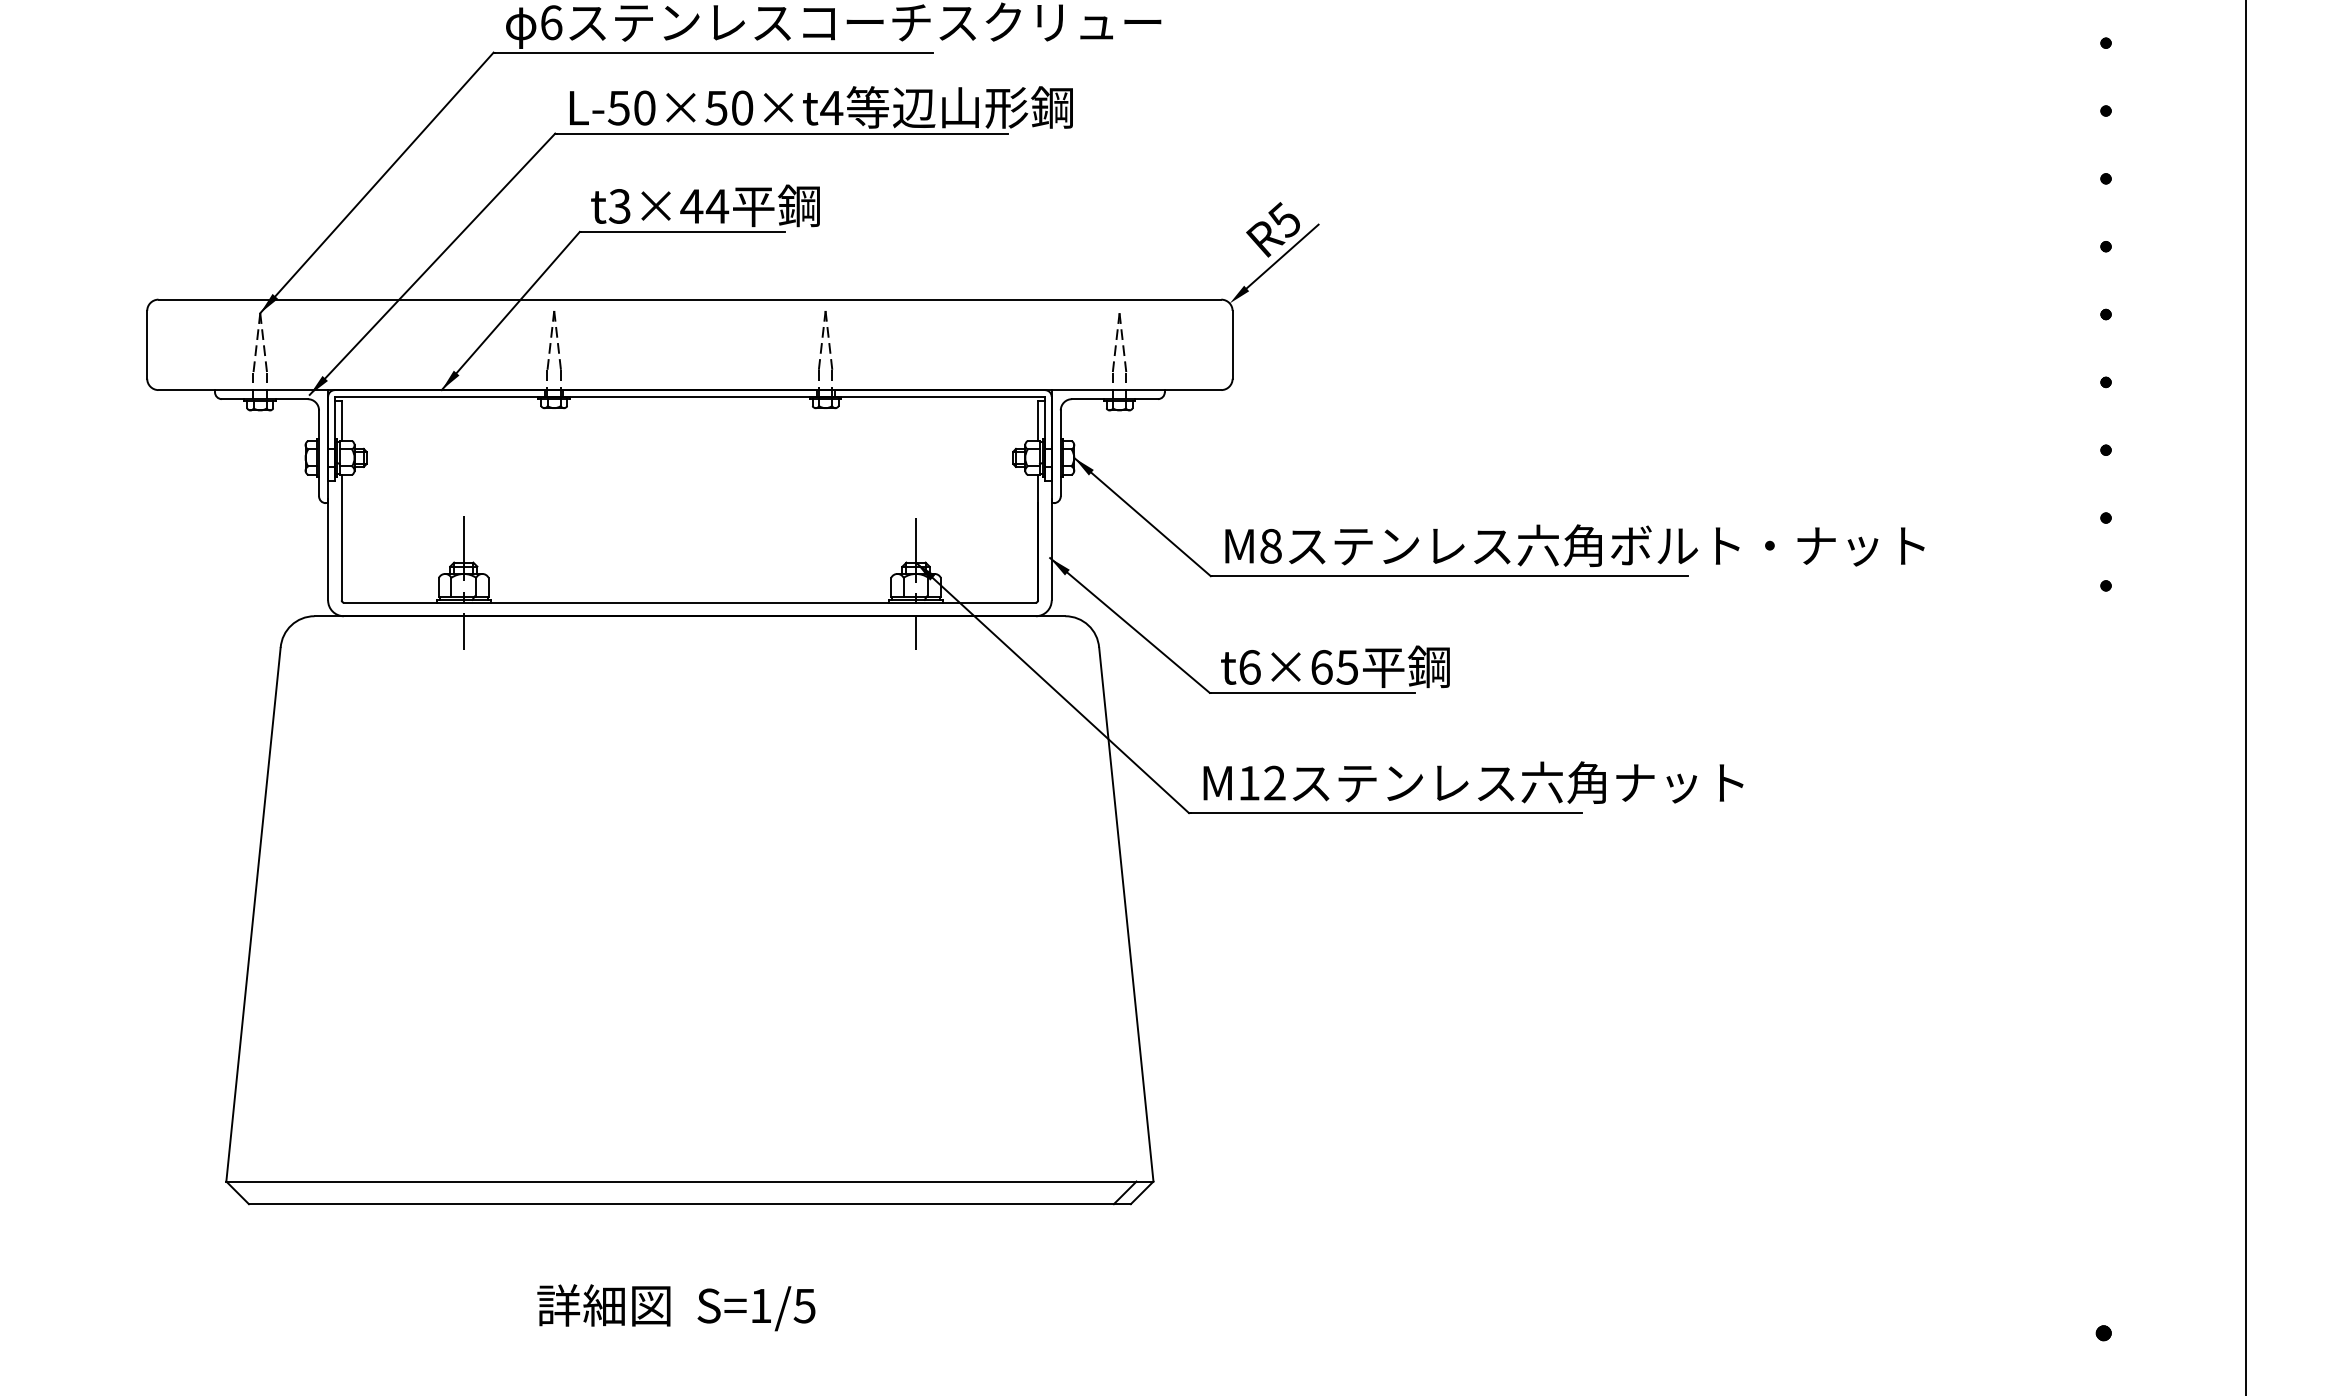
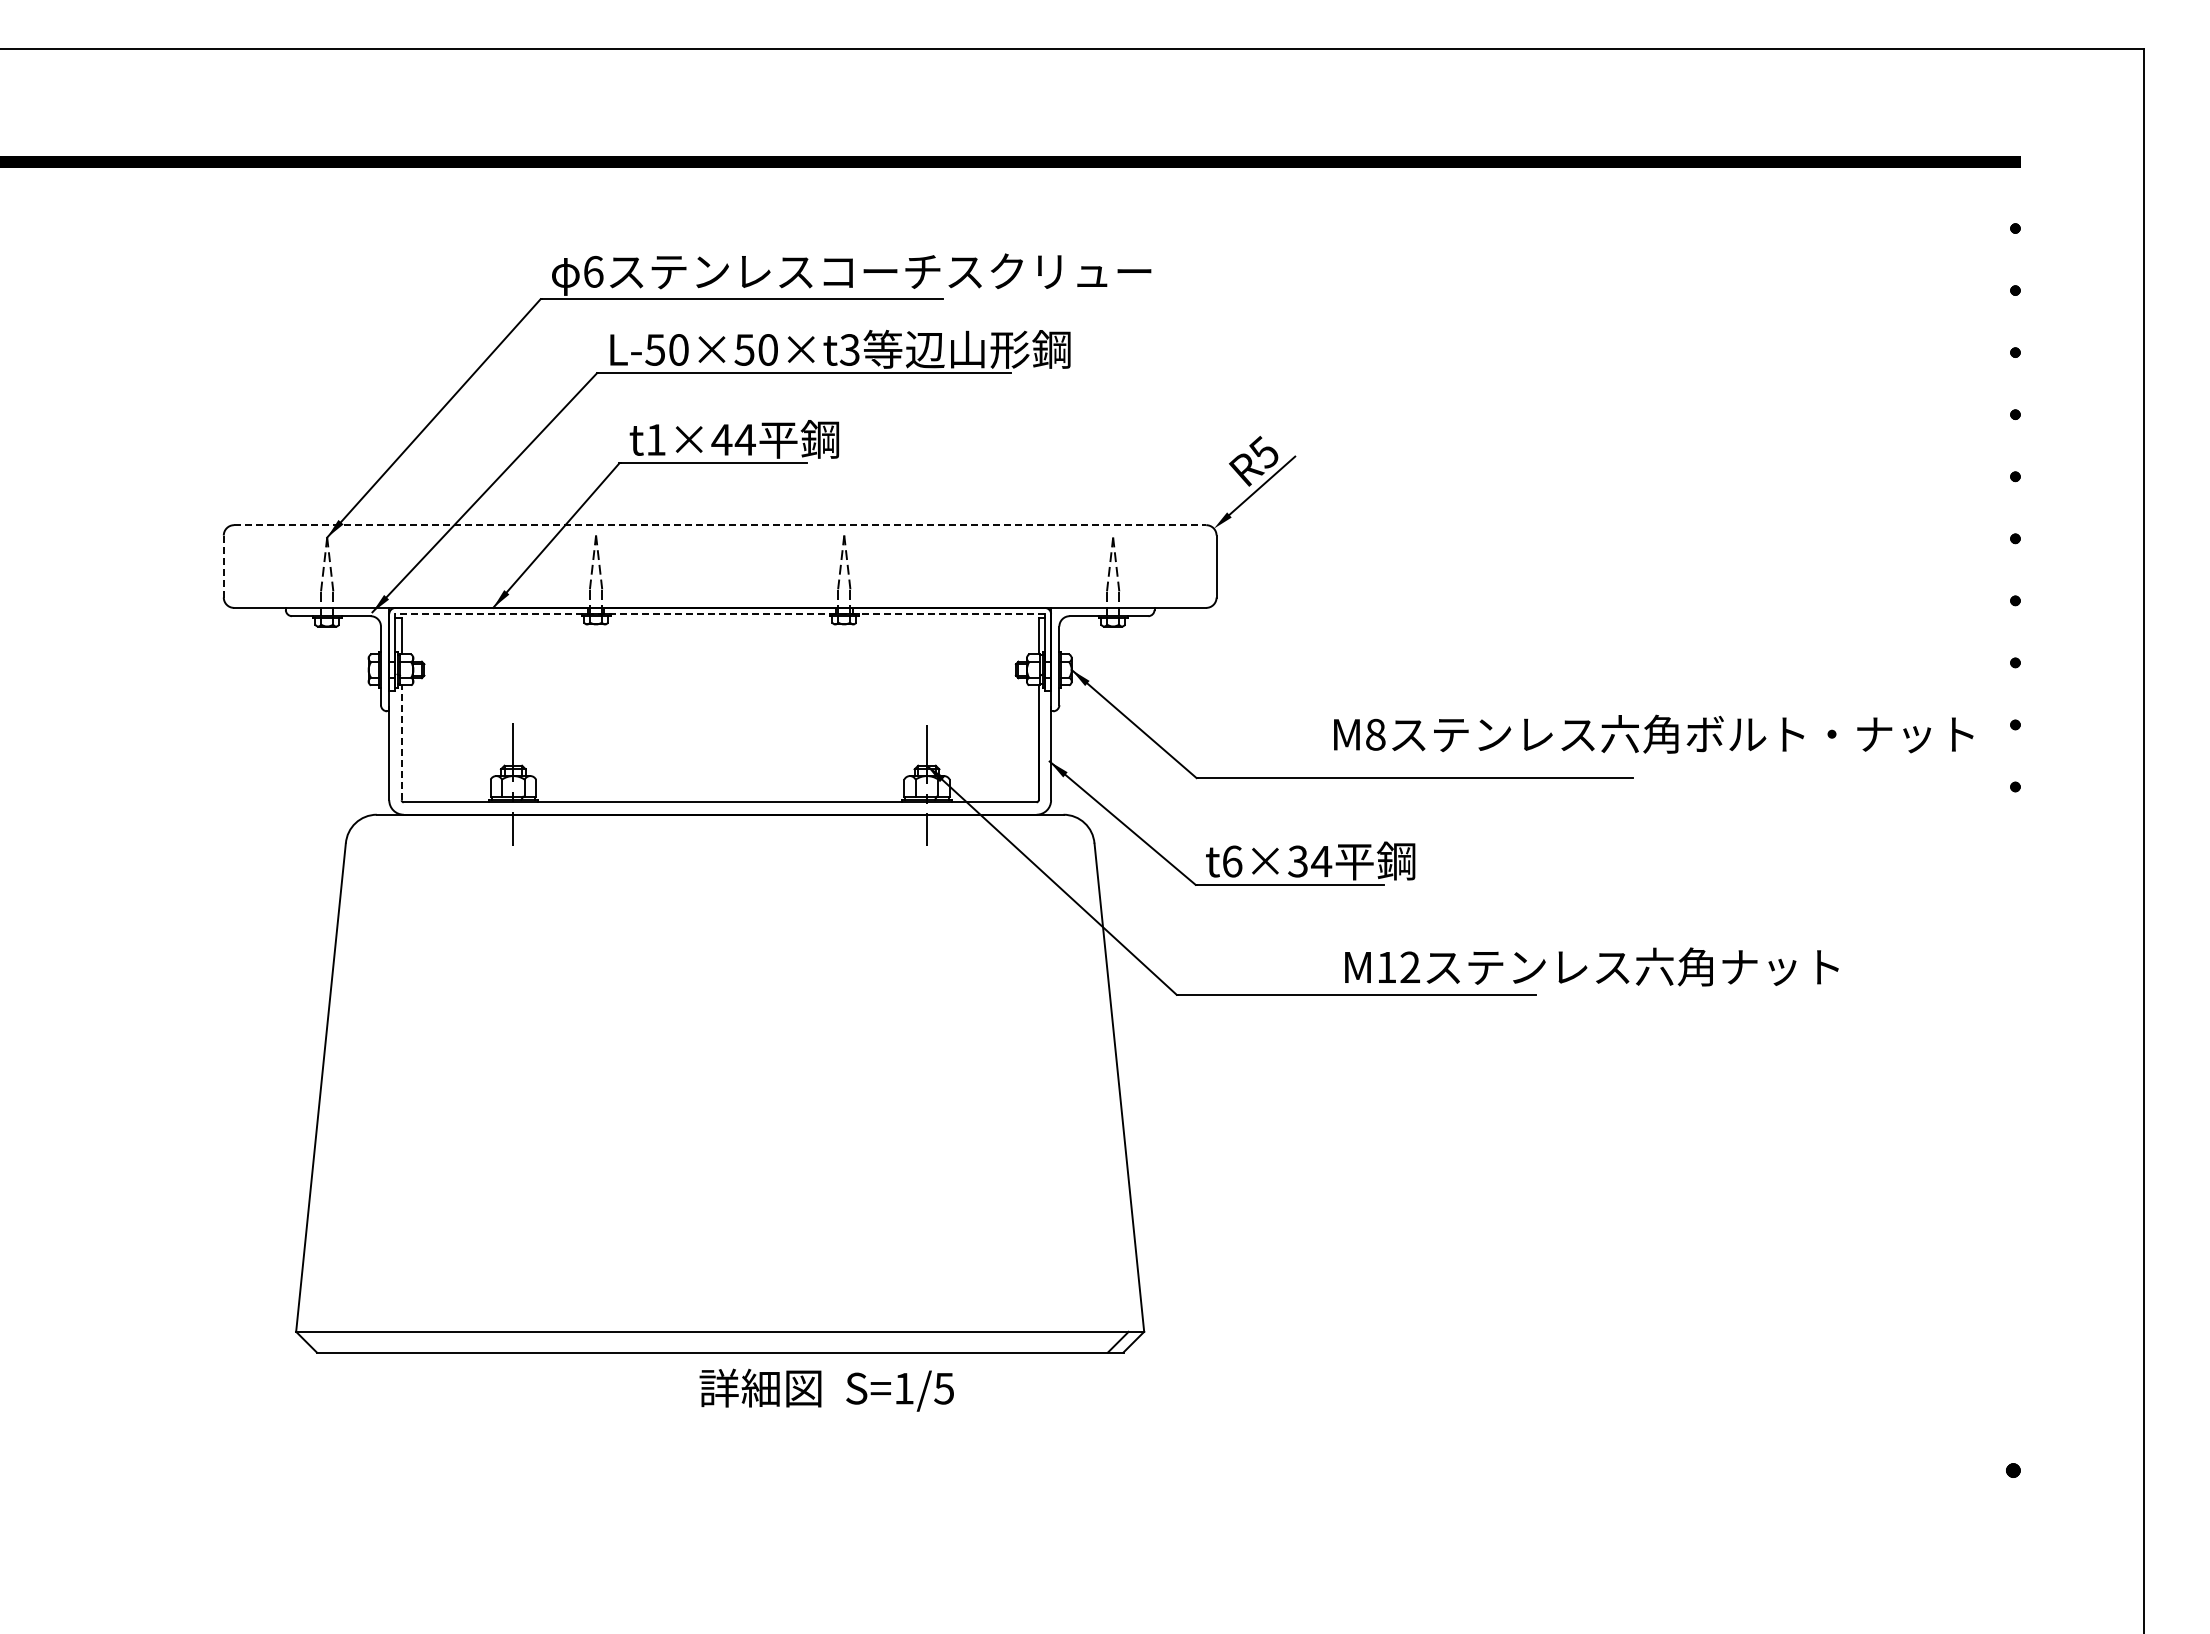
text: (831, 107) -> (849, 349), L-50×50×t4 -> L-50×50×t3
text: (619, 205) -> (655, 439), t3×44 -> t1×44
line: (690, 300) -> (720, 525), solid -> dashed
line: (146, 344) -> (223, 566), solid -> dashed
line: (690, 397) -> (720, 614), solid -> dashed
line: (341, 537) -> (401, 742), solid -> dashed
text: (1574, 544) -> (1653, 733), moved
text: (1335, 667) -> (1310, 861), t6×65 -> t6×34
text: (1473, 782) -> (1591, 966), moved
text: (676, 1306) -> (826, 1389), moved

